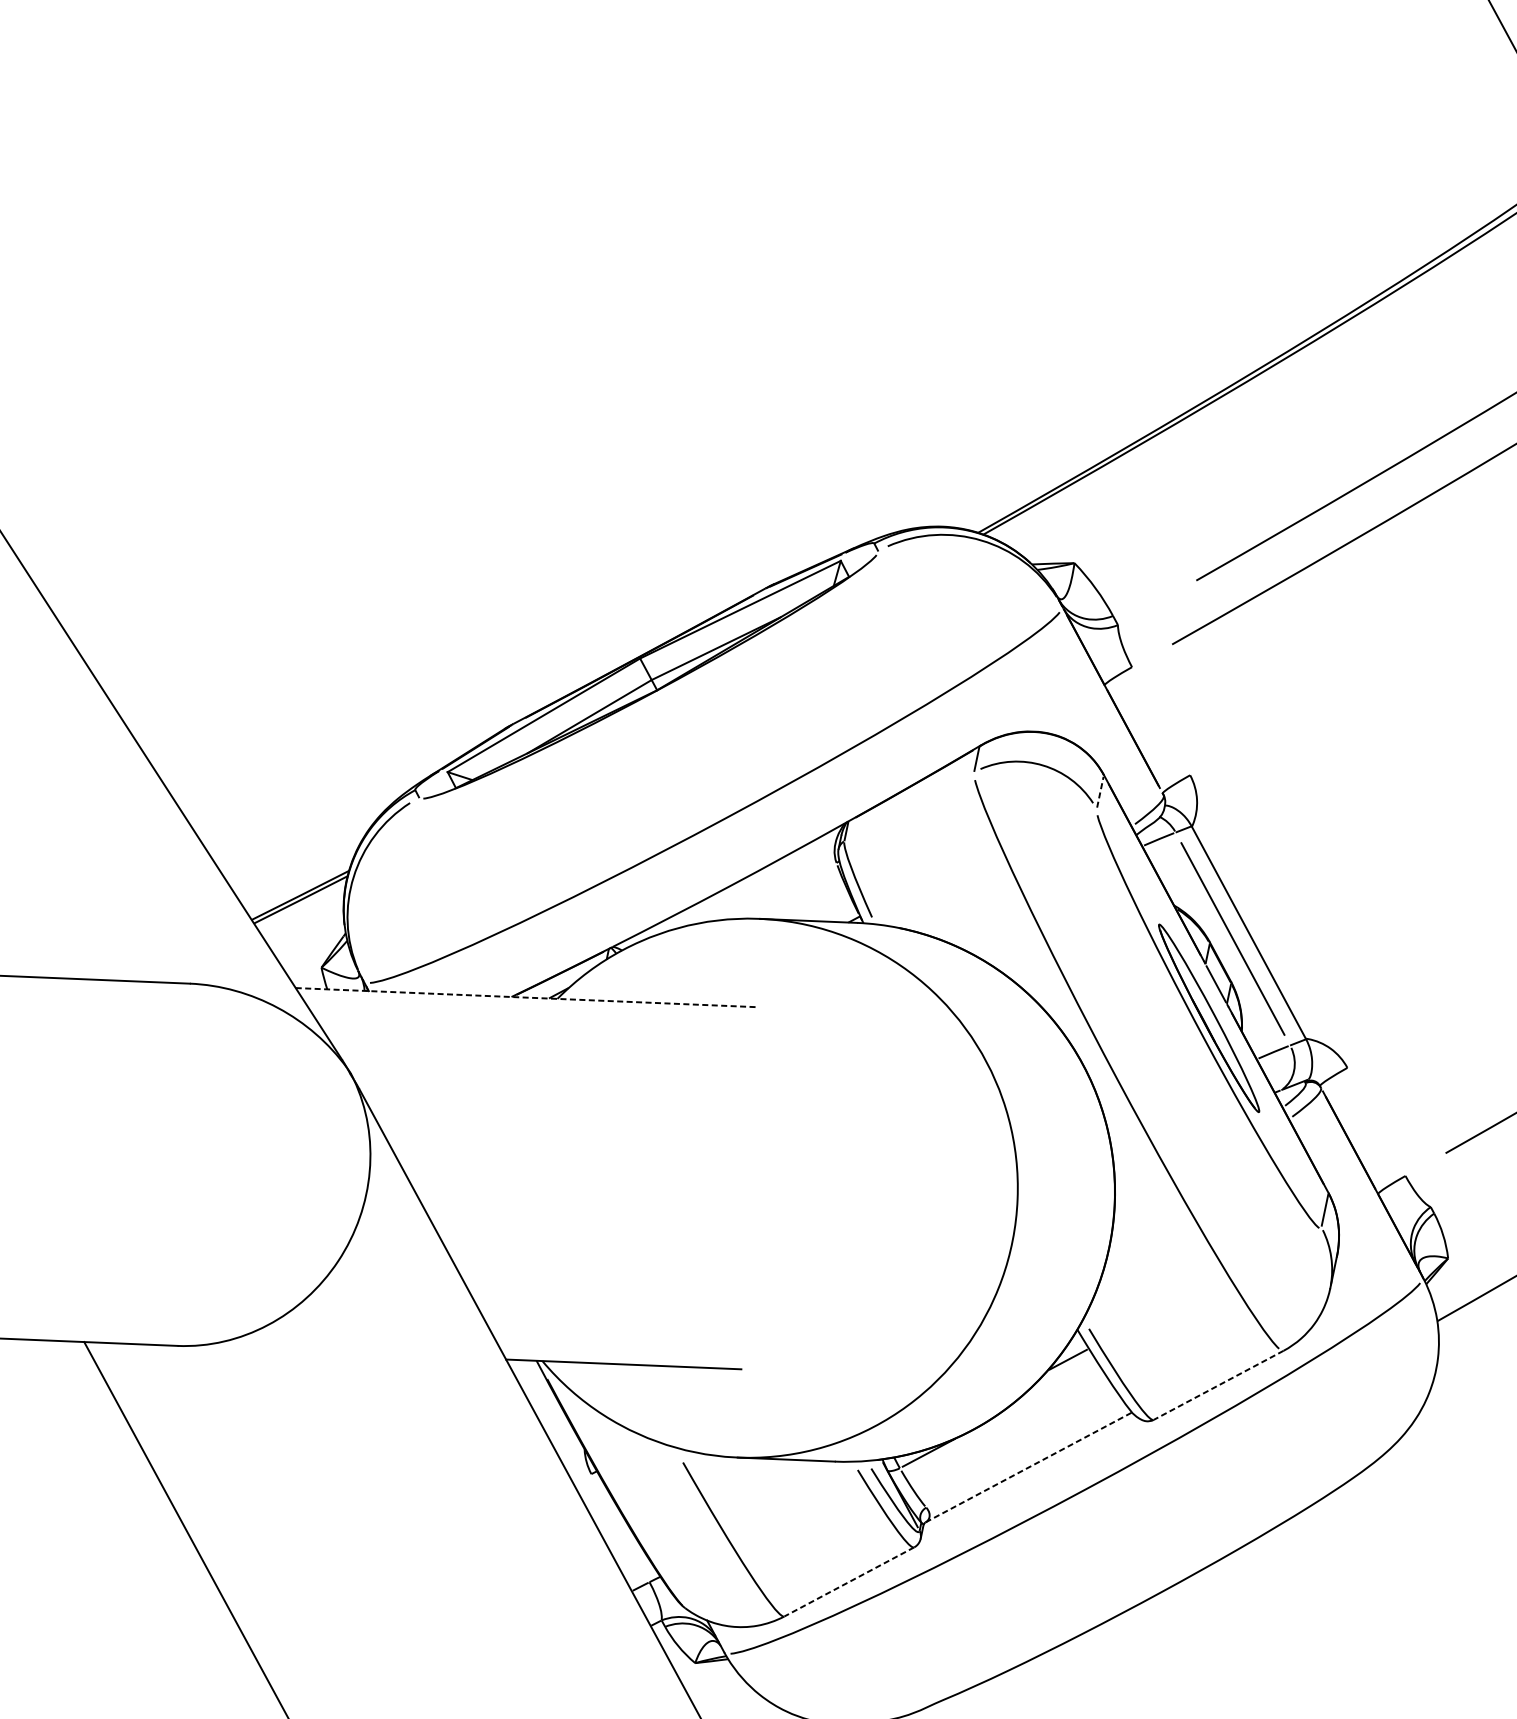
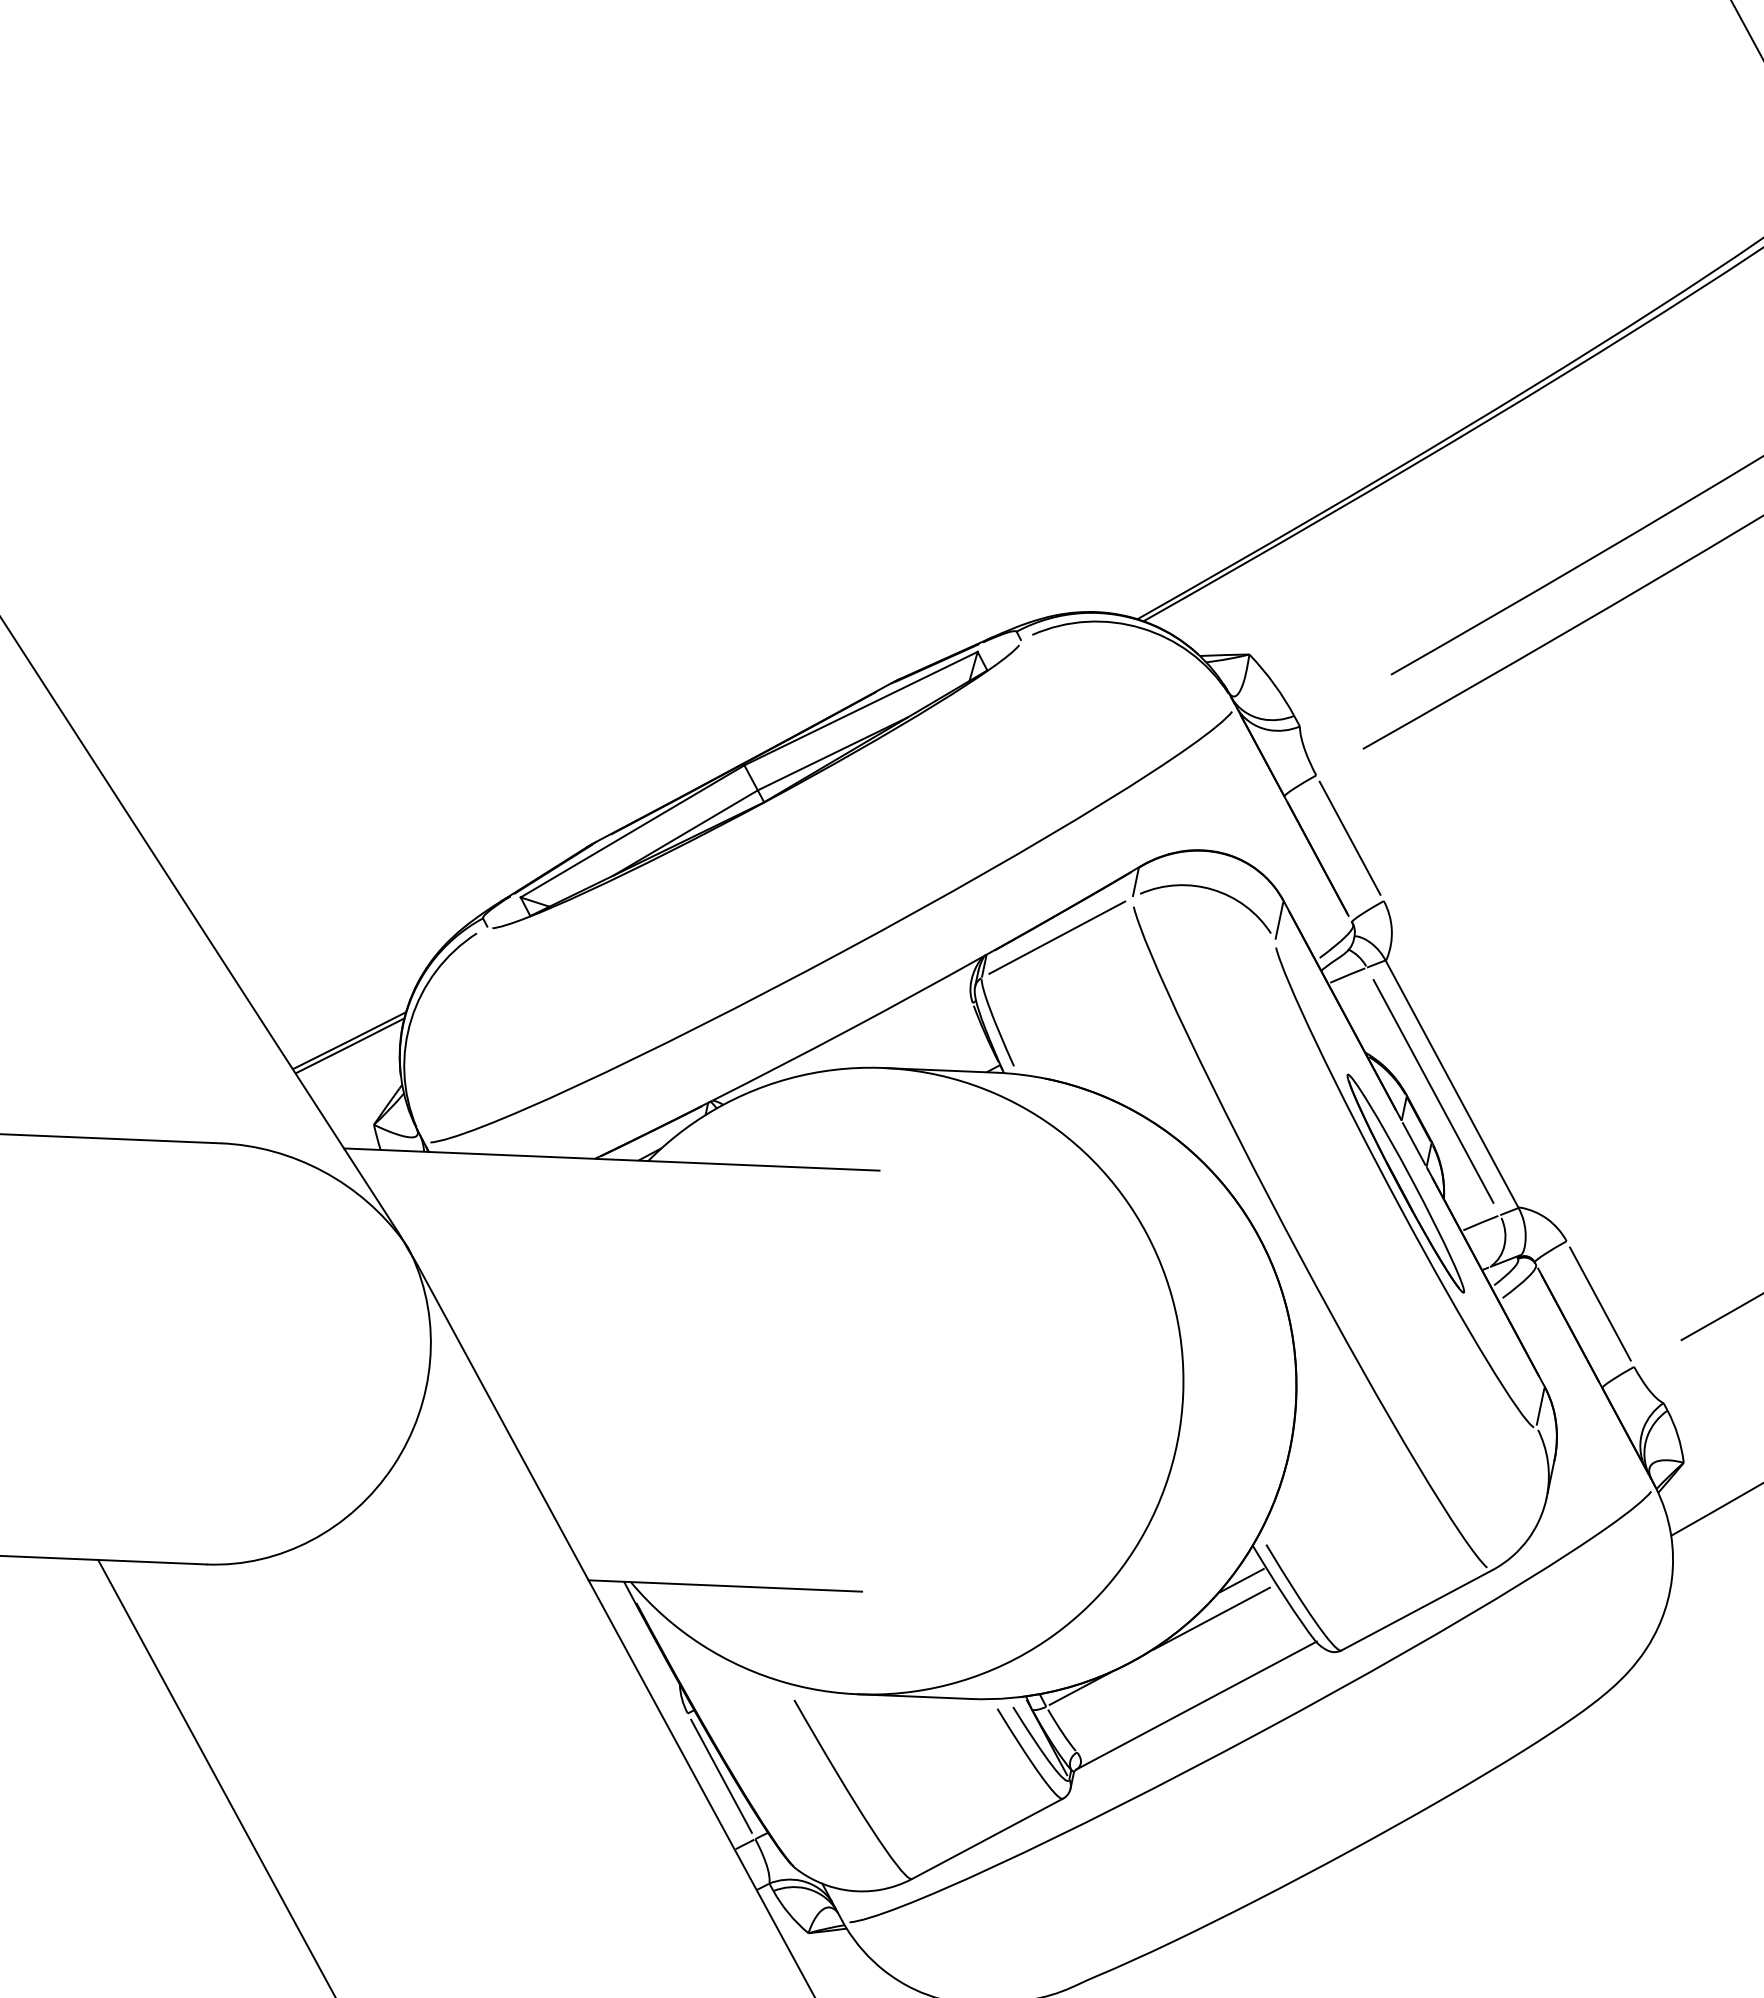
line: (1160, 720) -> (1349, 837), added
line: (1100, 791) -> (1279, 920), dashed -> solid
line: (909, 806) -> (1057, 937), added
line: (525, 997) -> (611, 1159), dashed -> solid
line: (1376, 1121) -> (1600, 1303), added
line: (1218, 1385) -> (1416, 1610), dashed -> solid
line: (1041, 1392) -> (1211, 1618), added
line: (1029, 1467) -> (1197, 1705), dashed -> solid
line: (620, 1527) -> (721, 1775), added
line: (849, 1582) -> (987, 1839), dashed -> solid

